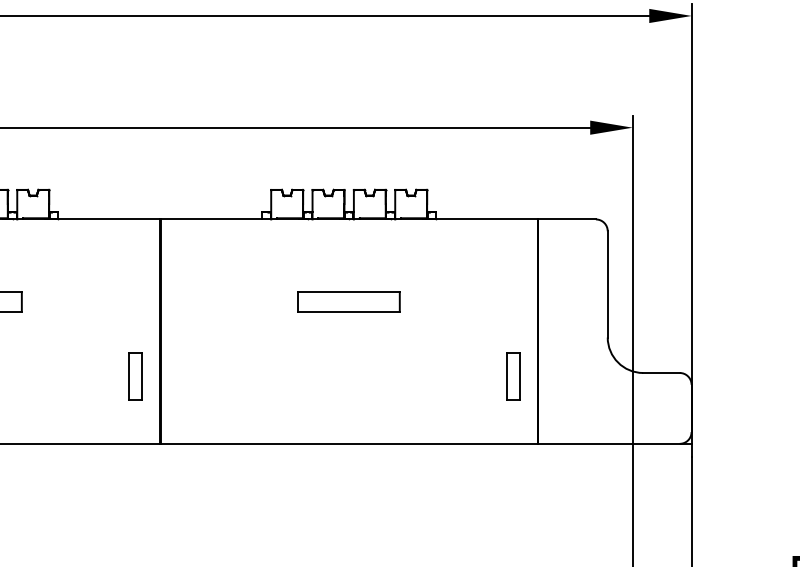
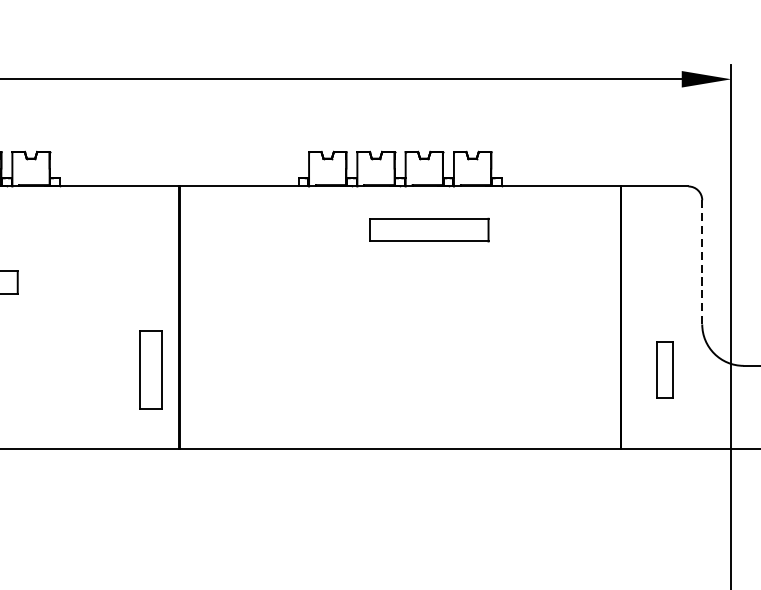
line: (607, 284) -> (701, 262), solid -> dashed
part: (348, 301) -> (428, 229), moved
part: (135, 376) -> (150, 369), size x1.4
part: (513, 376) -> (664, 369), moved

